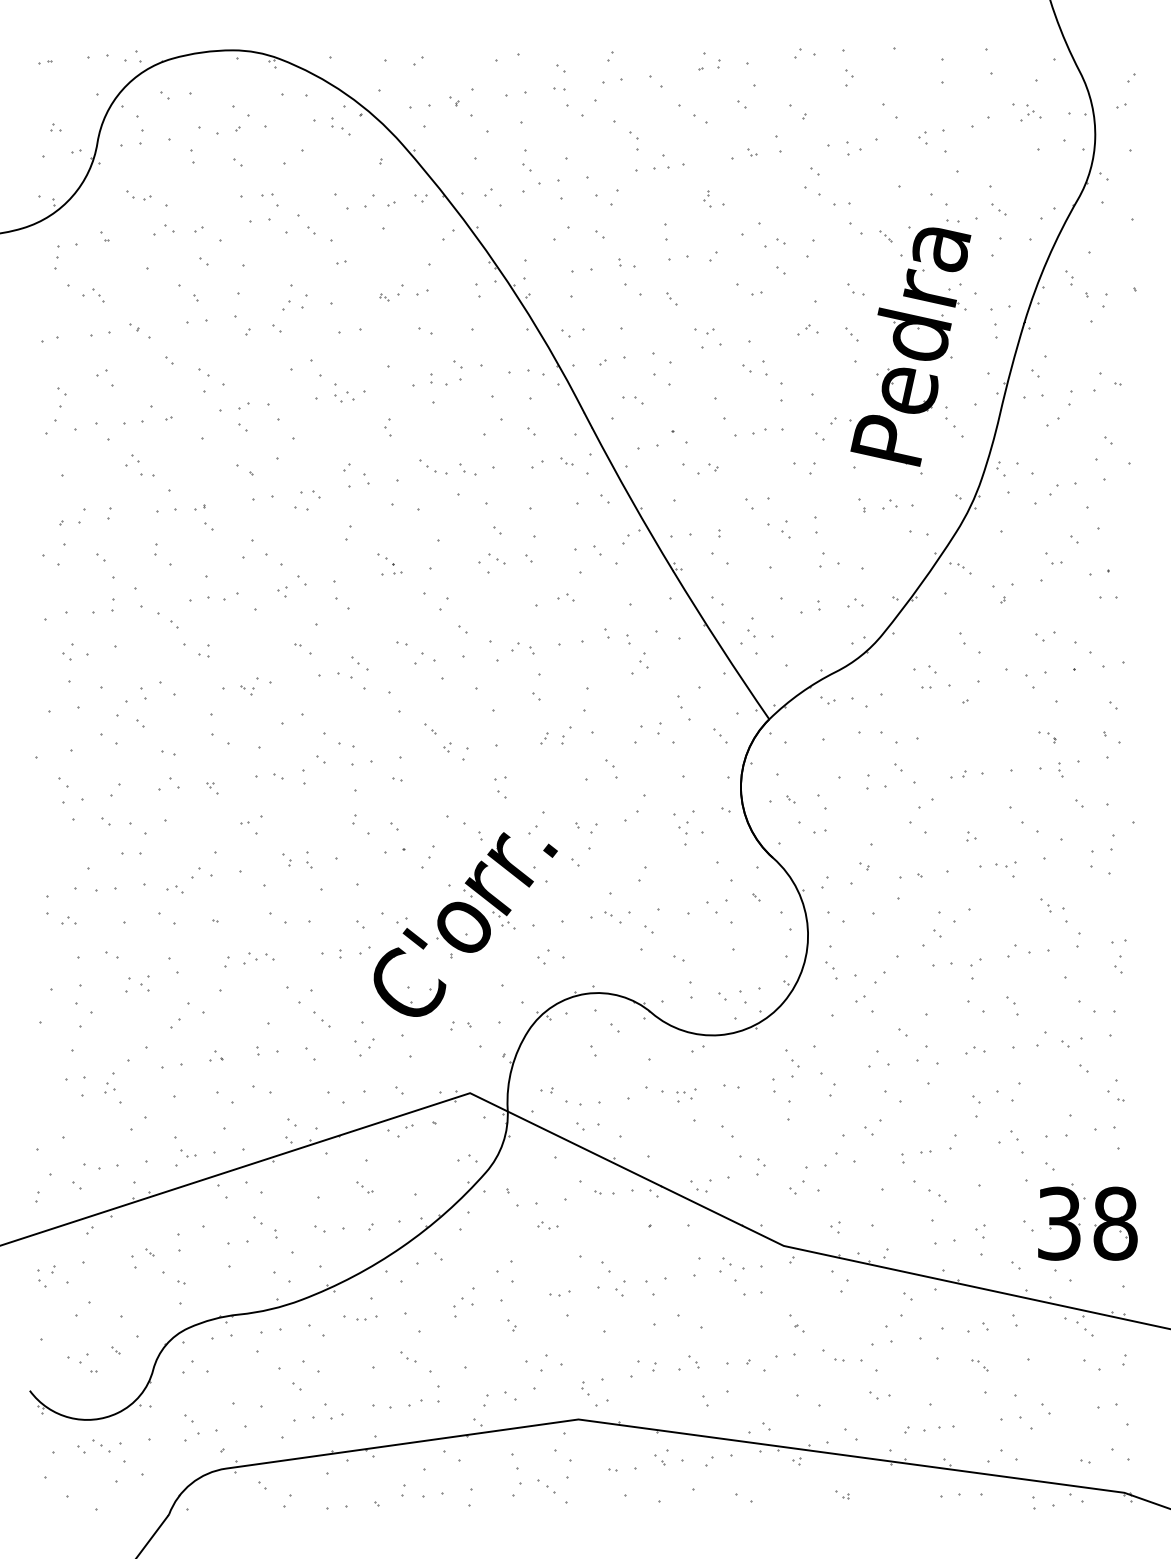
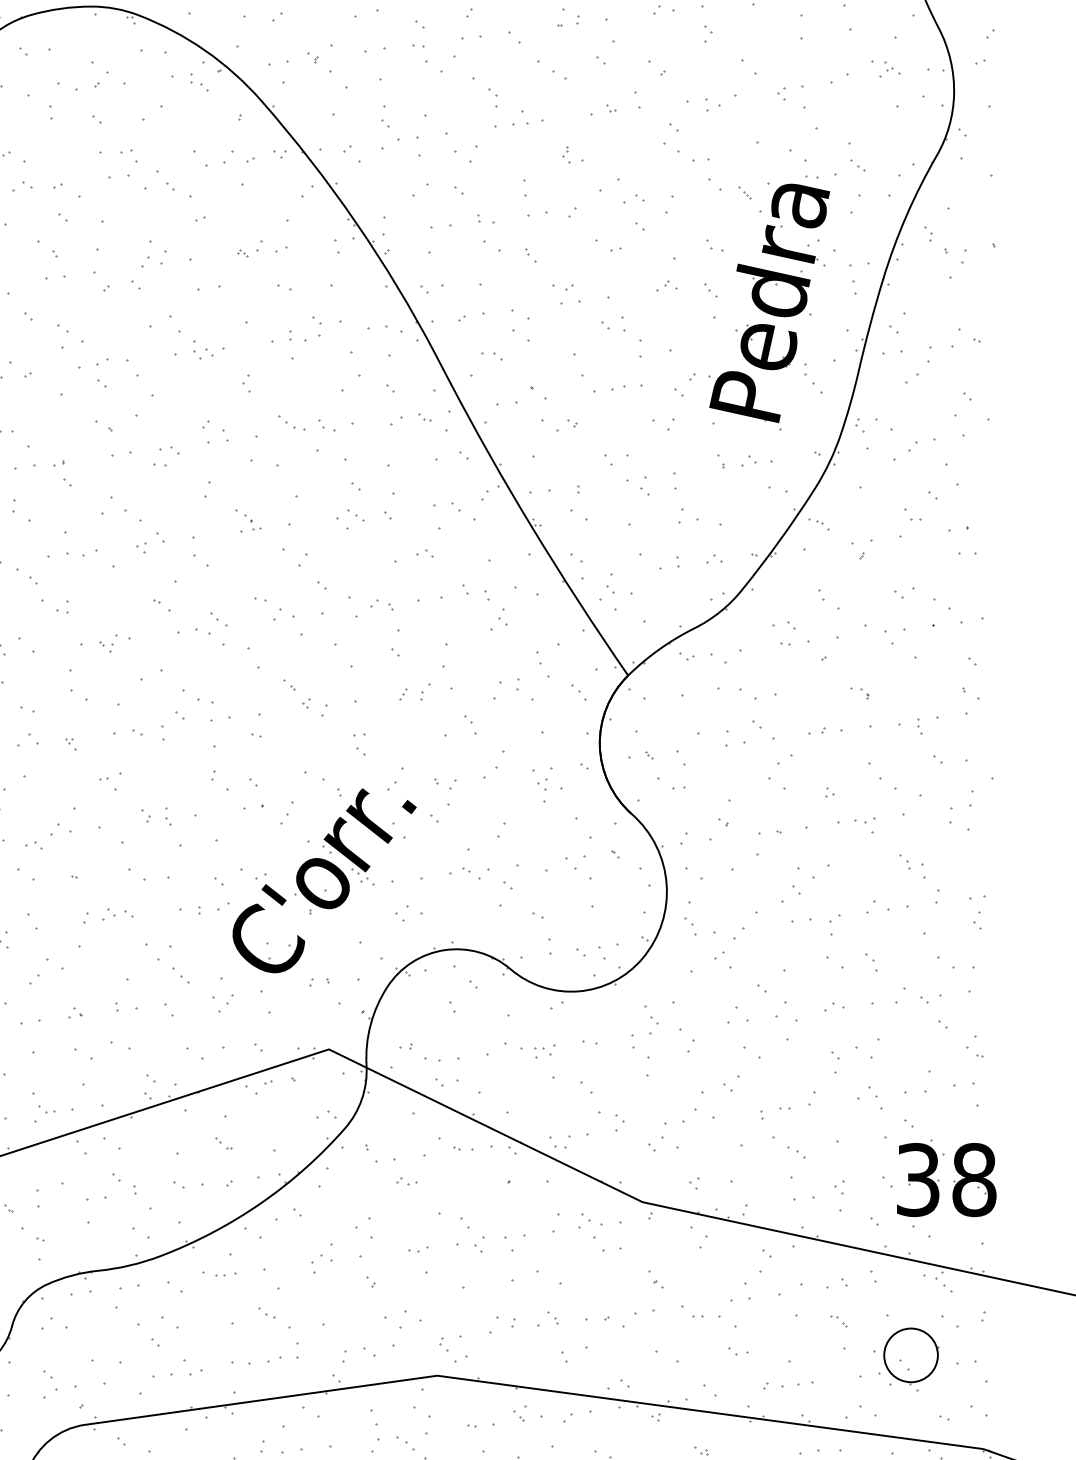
part: (1047, 737) -> (860, 693), moved
part: (1052, 1403) -> (911, 1359), added

